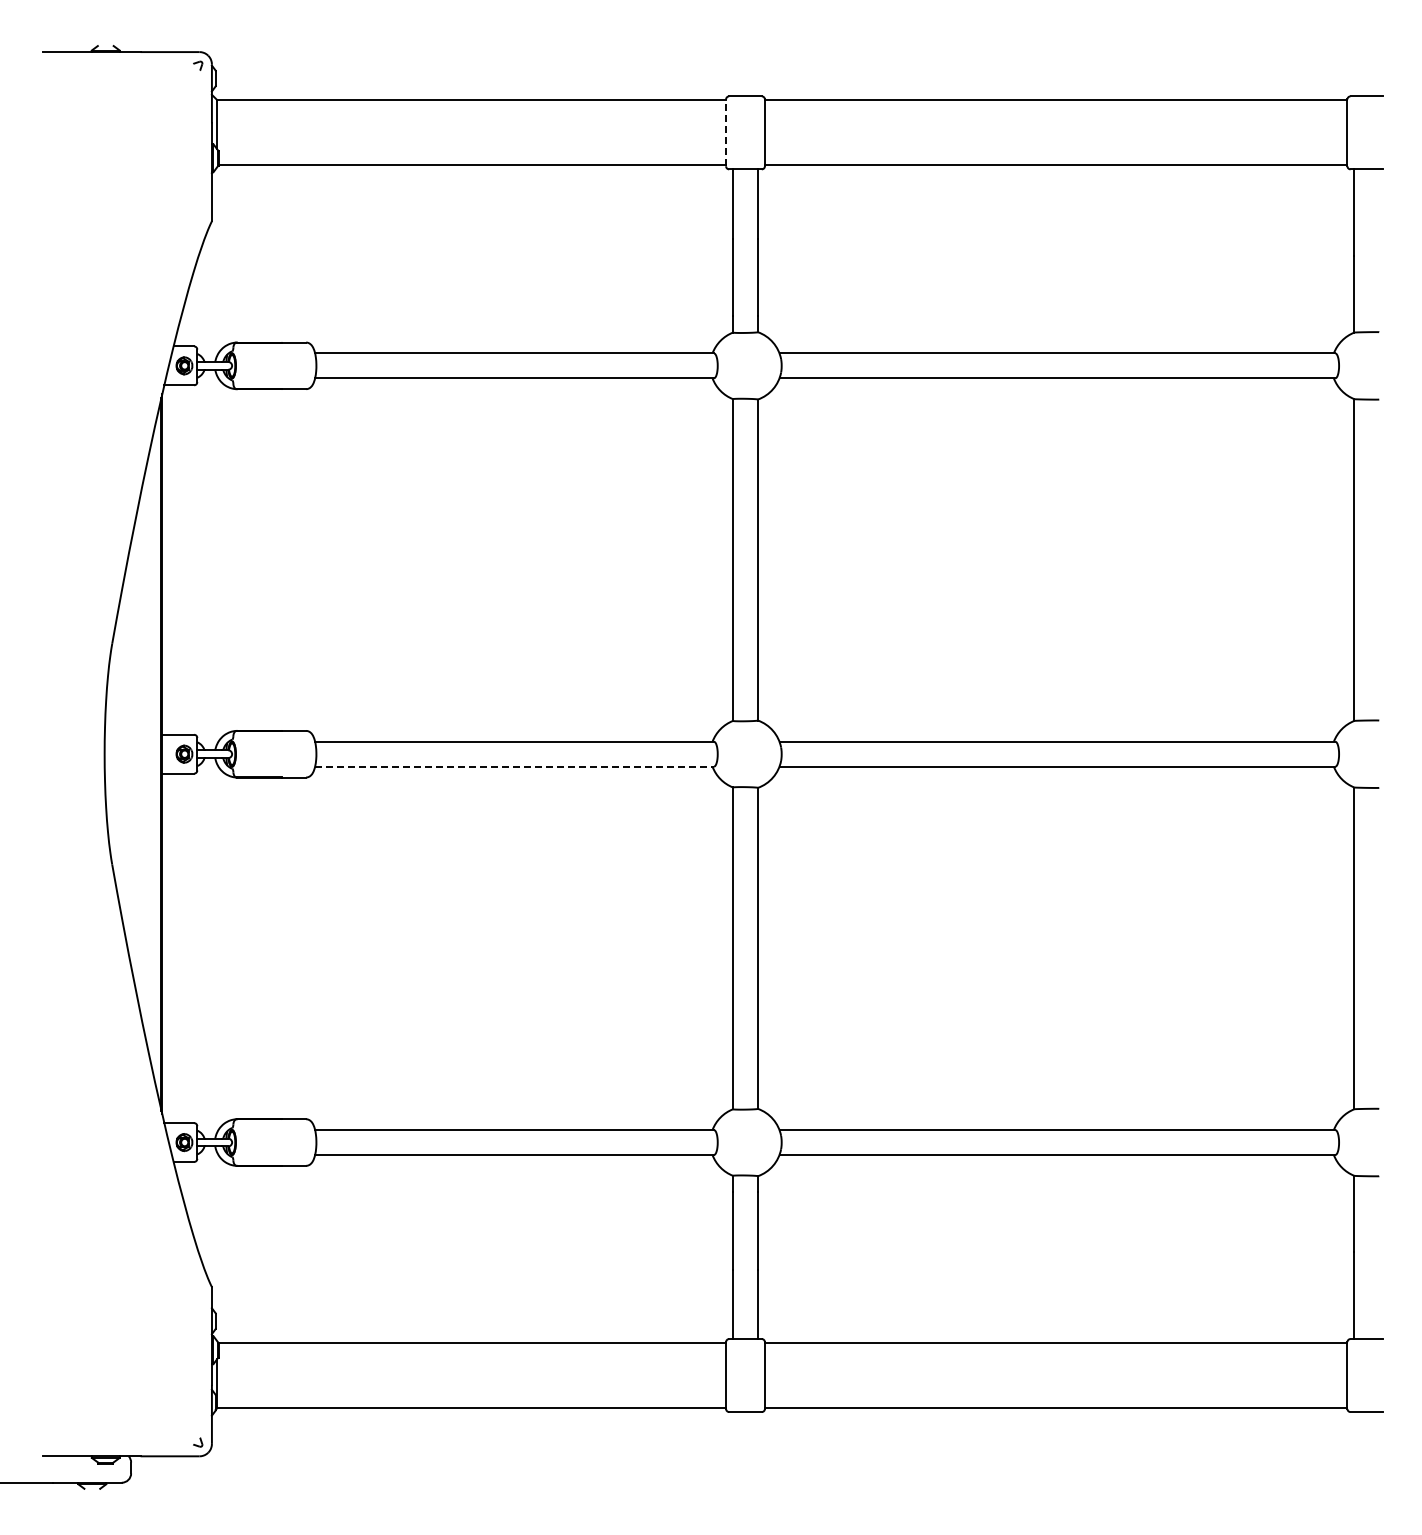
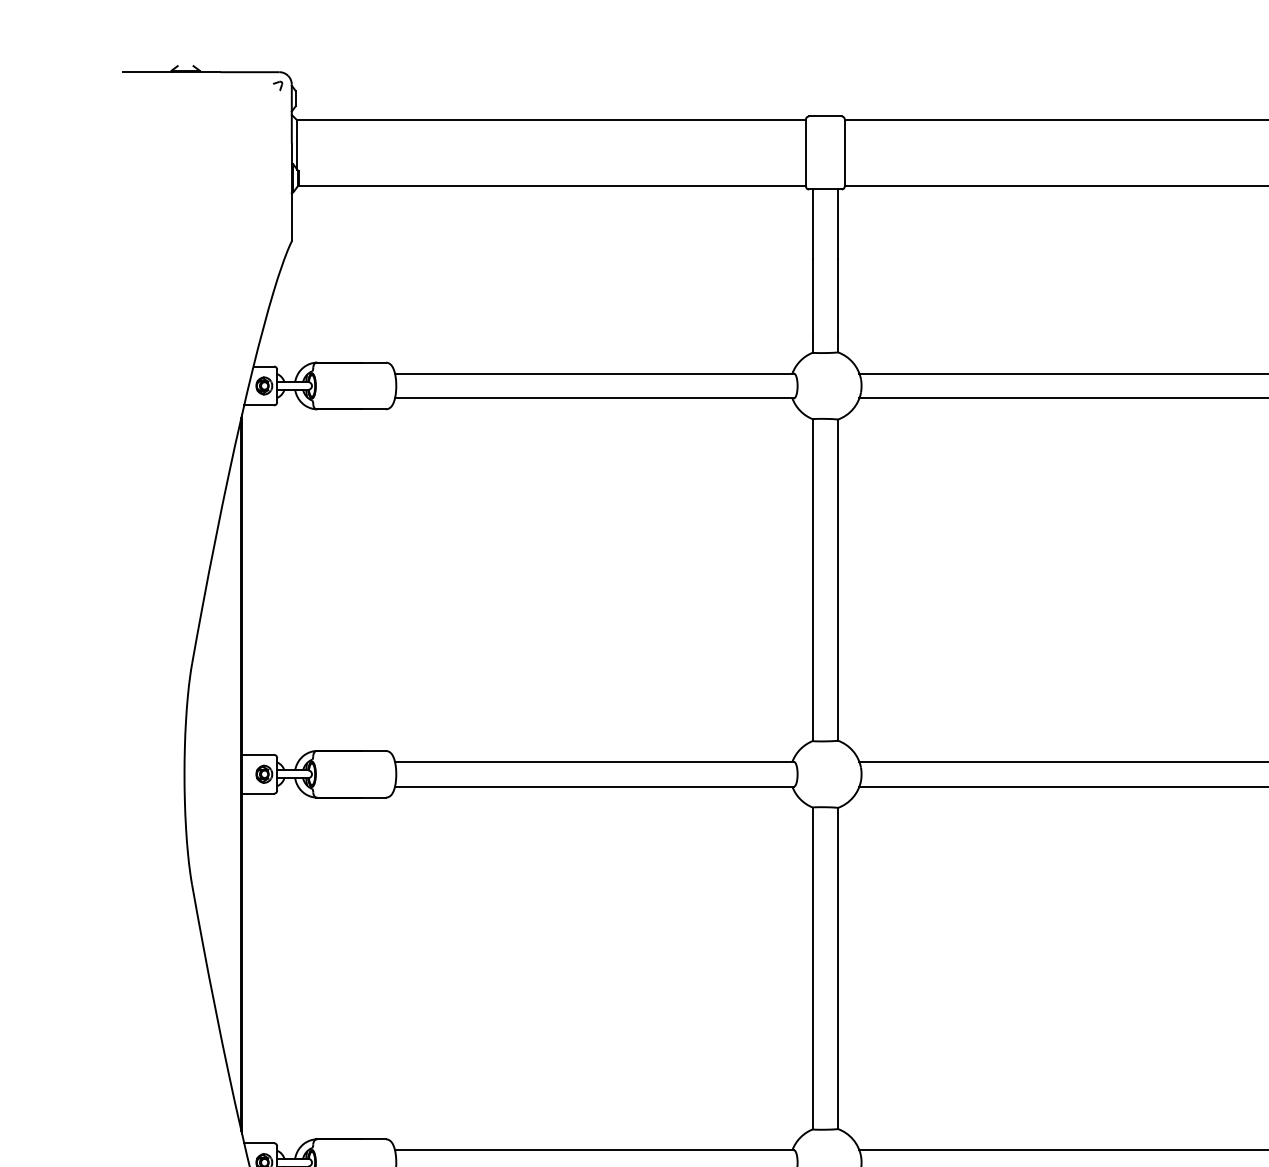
line: (726, 132) -> (806, 152), dashed -> solid
line: (515, 766) -> (595, 786), dashed -> solid

